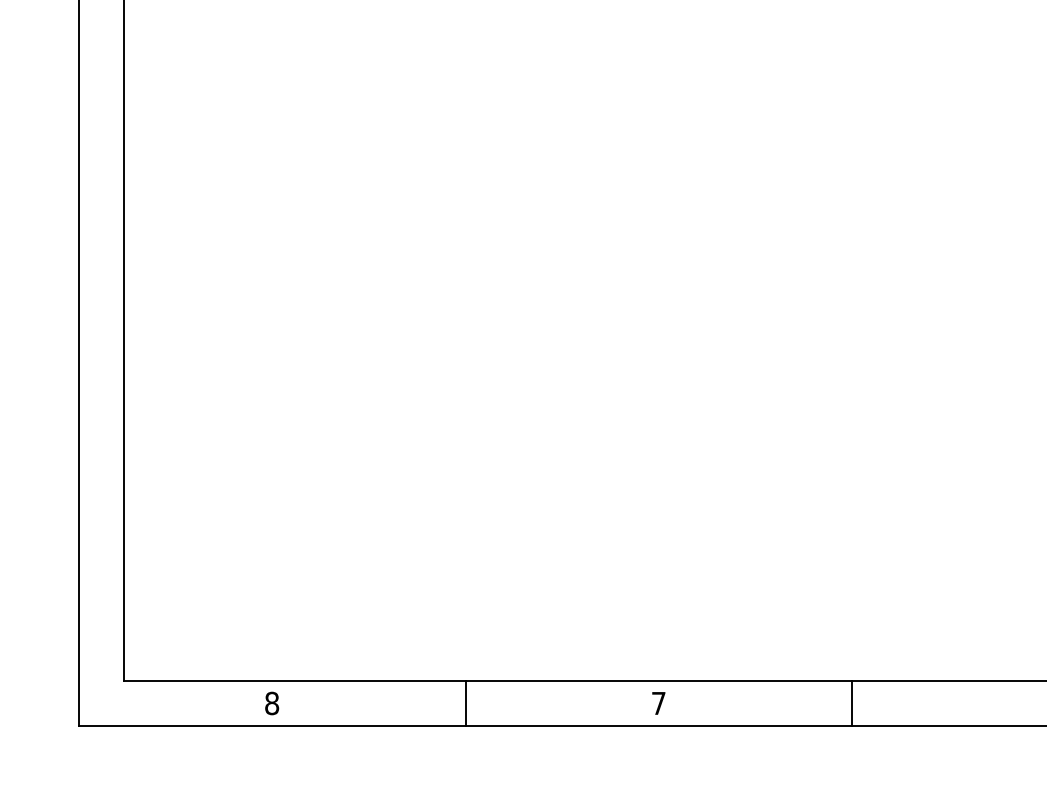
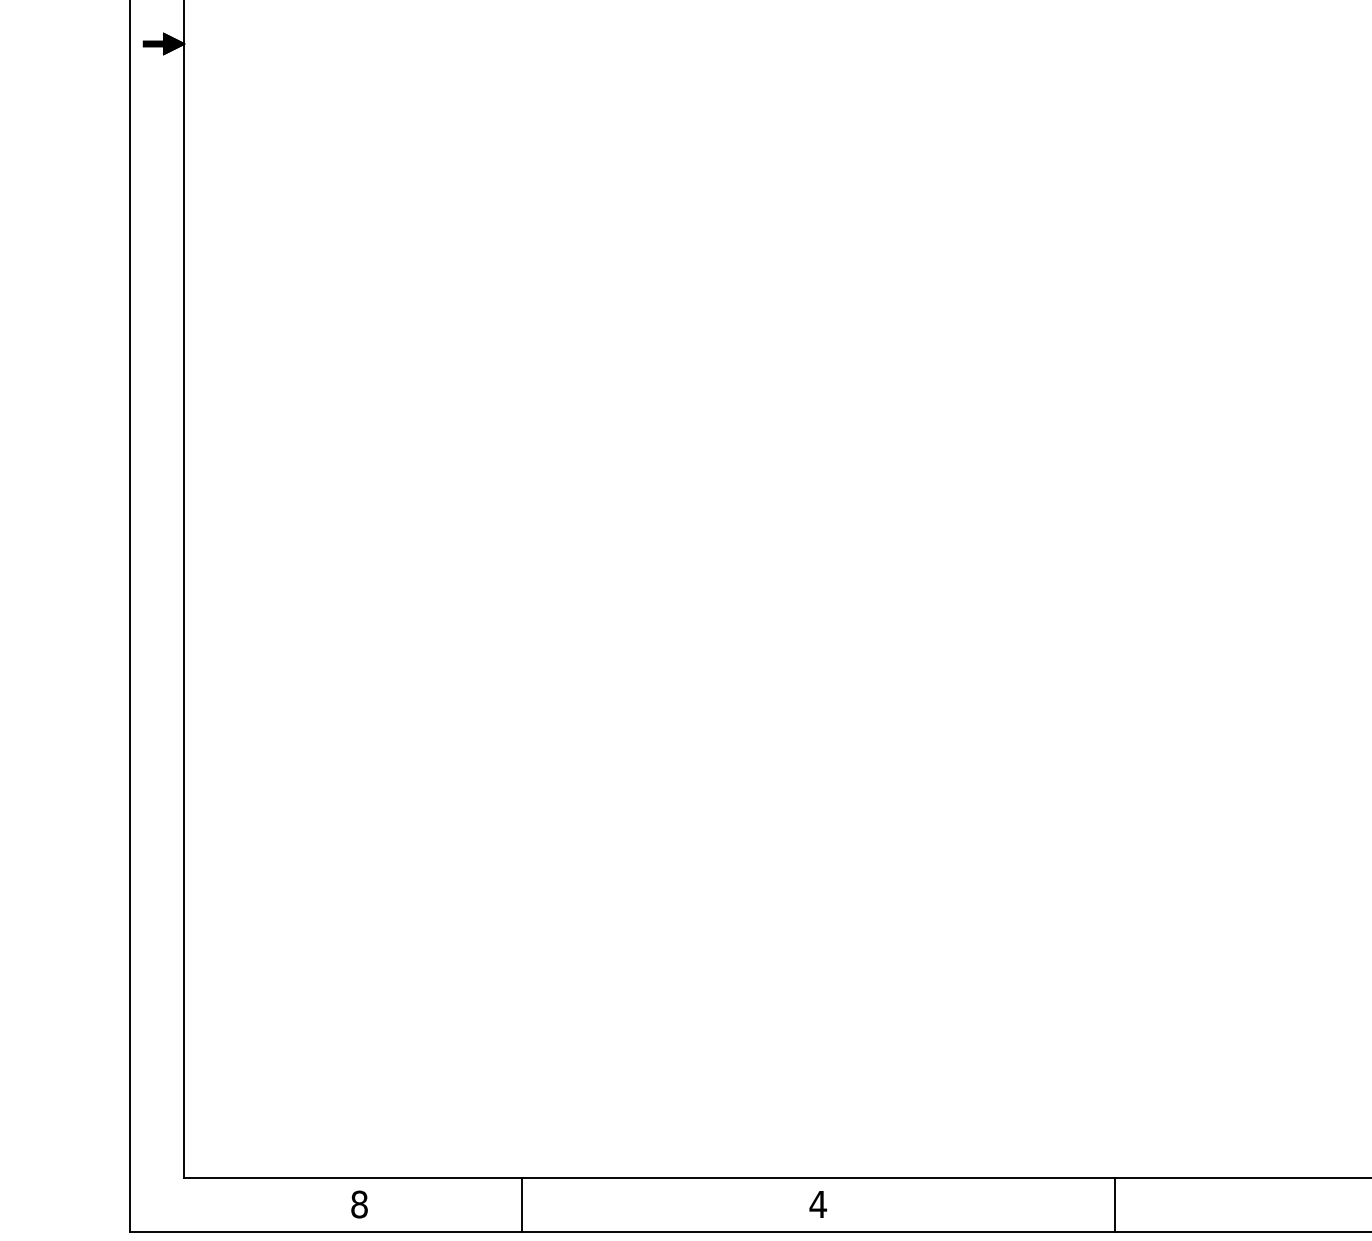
line: (465, 703) -> (522, 1204), moved
text: (658, 703) -> (818, 1204), 7 -> 4
line: (852, 703) -> (1115, 1204), moved

